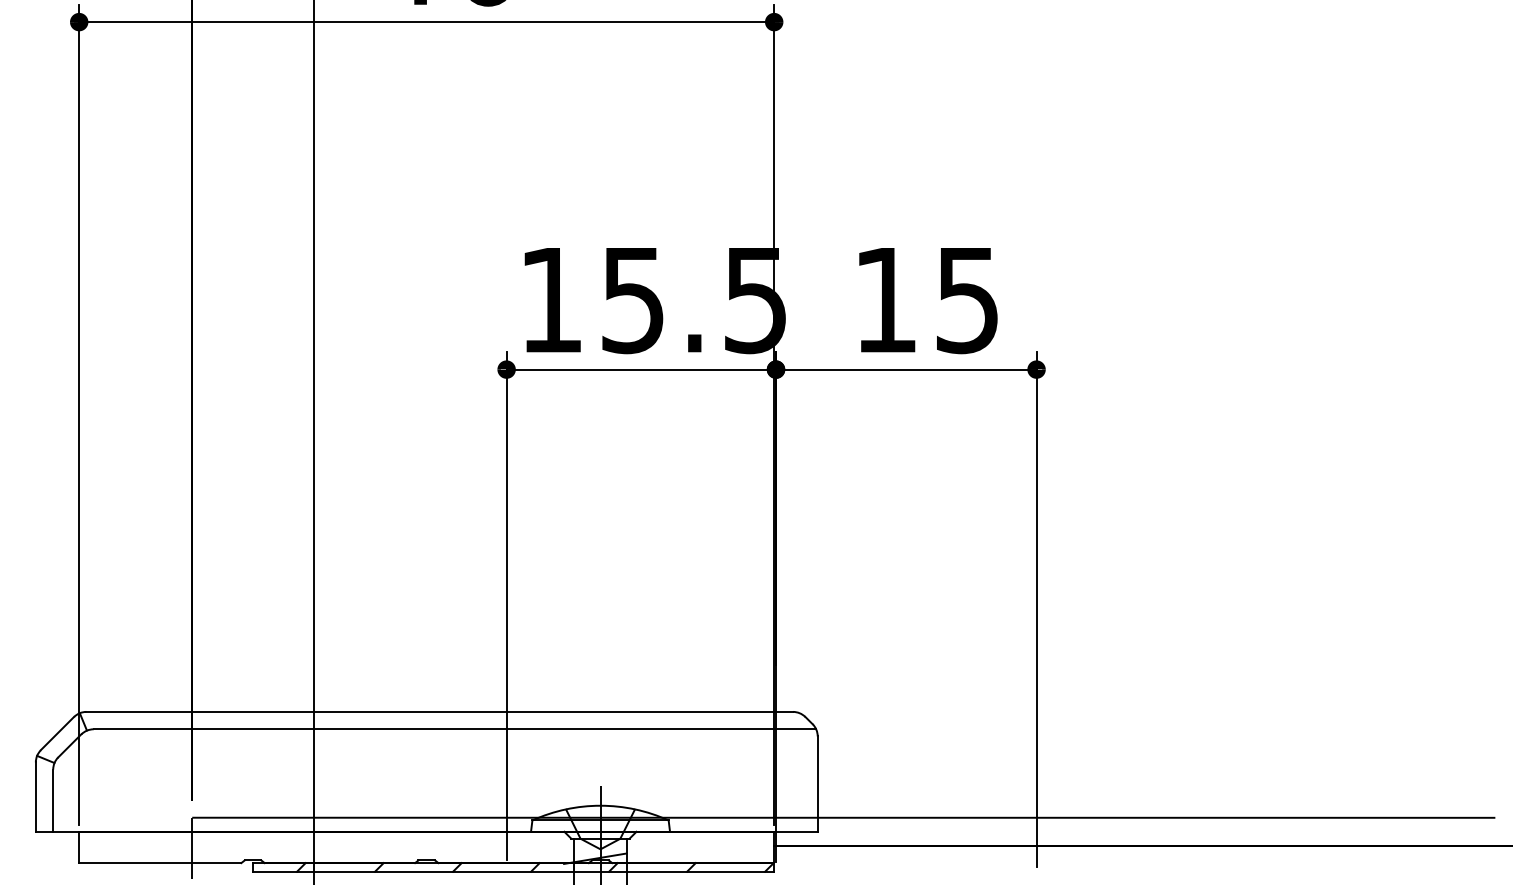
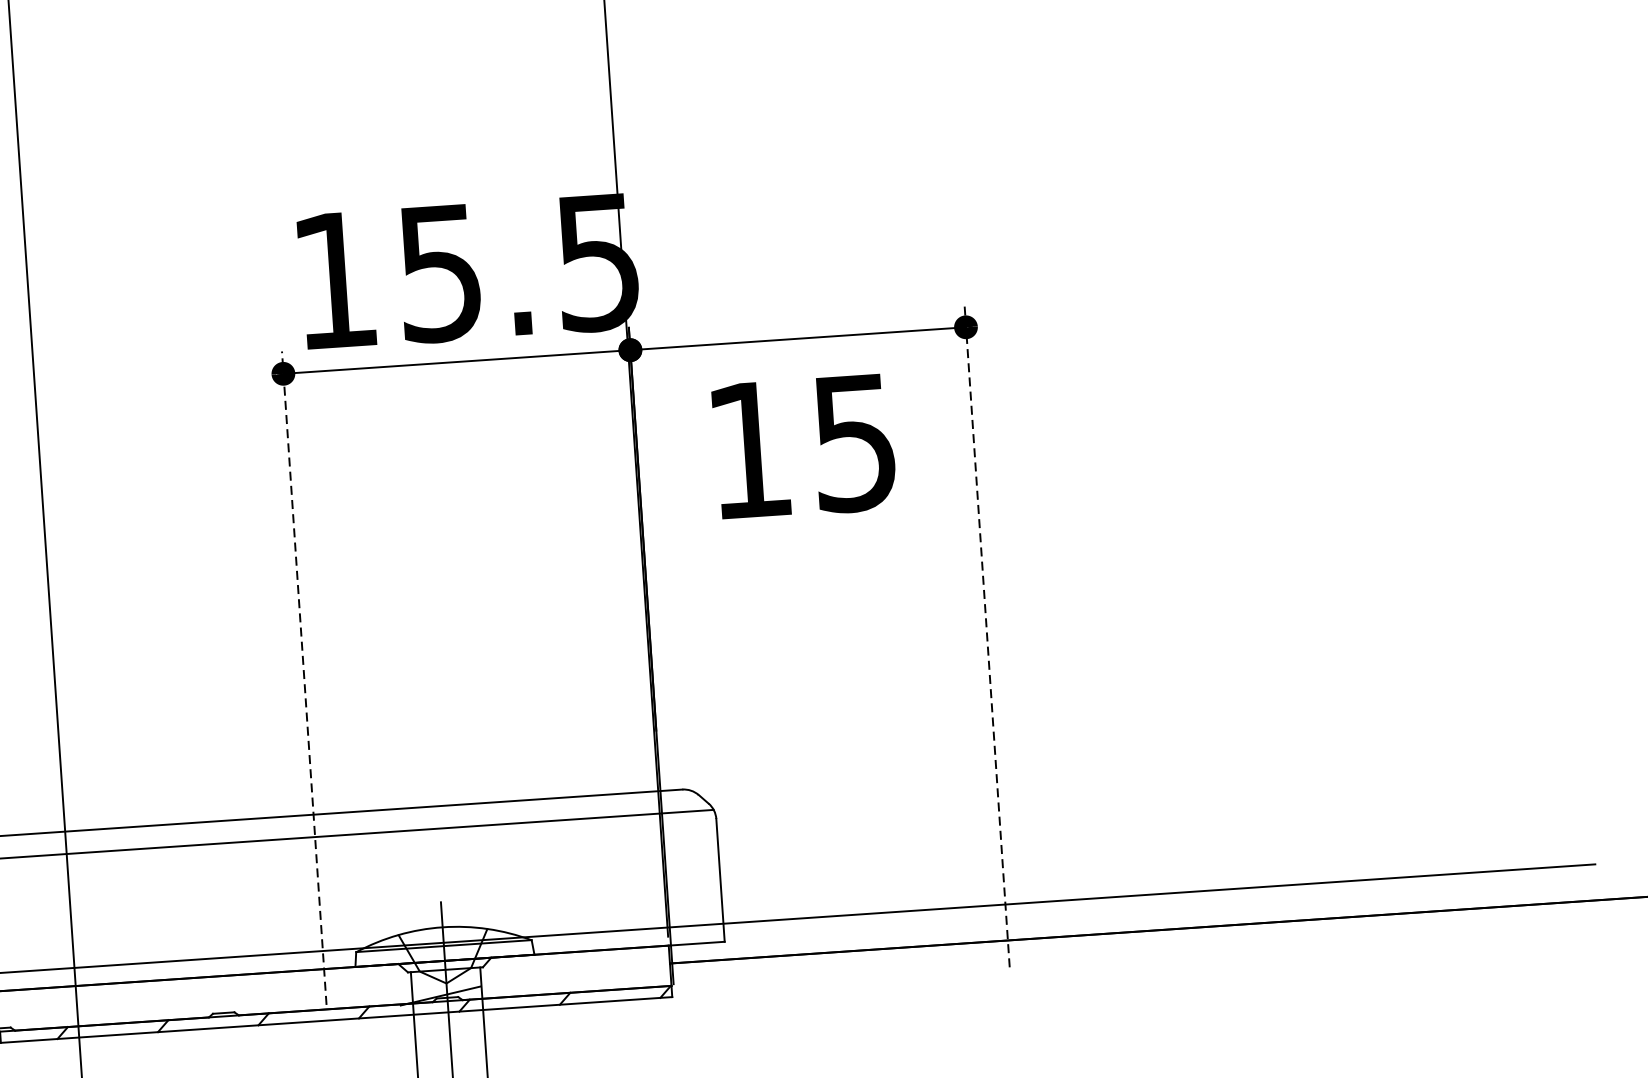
text: (928, 301) -> (804, 448), moved
line: (506, 605) -> (303, 677), solid -> dashed
line: (1036, 608) -> (986, 634), solid -> dashed

